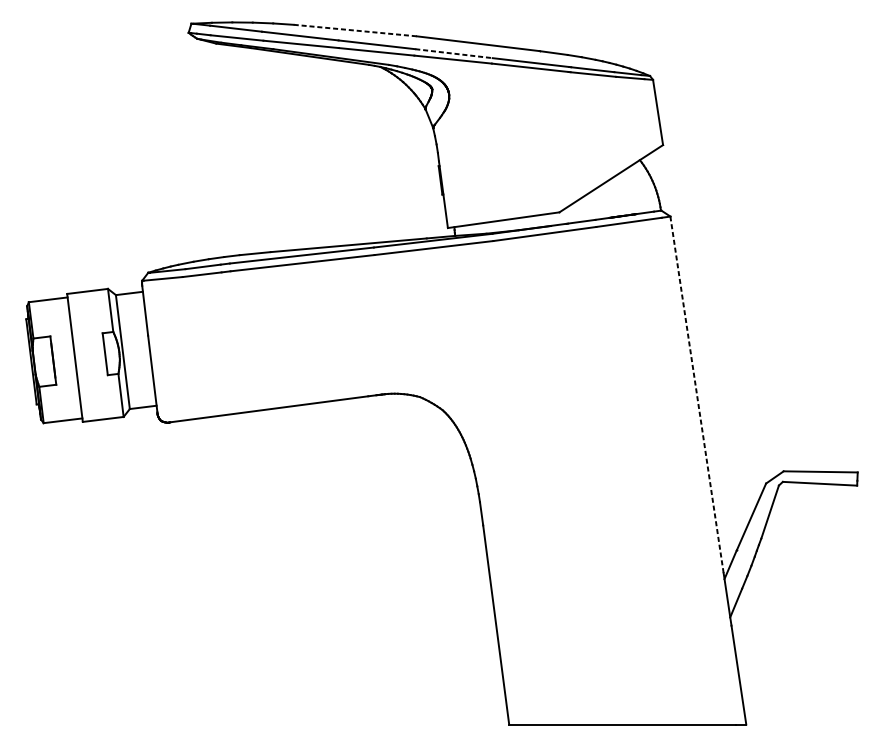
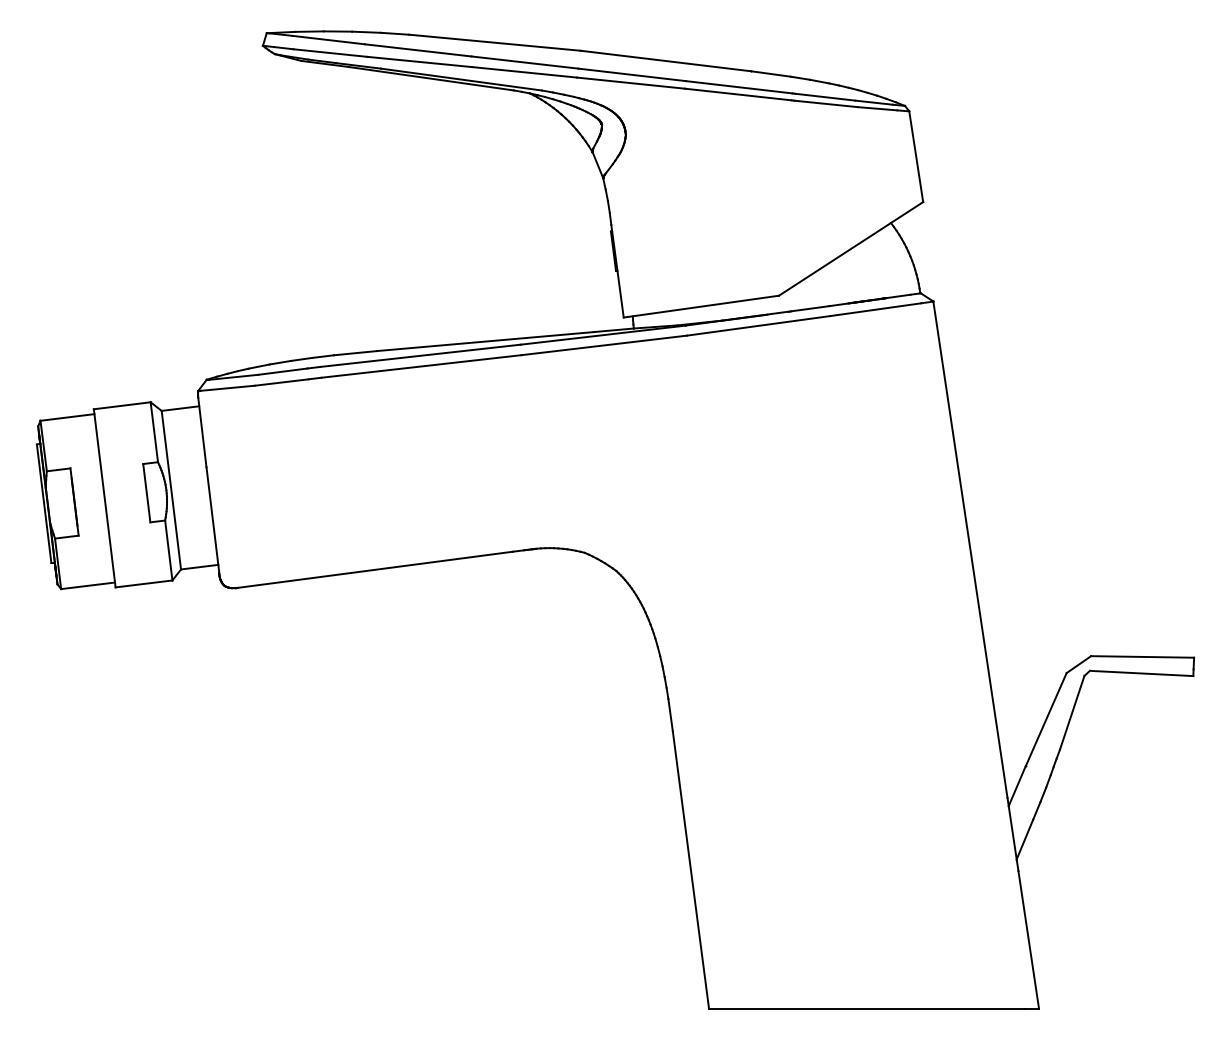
line: (355, 30) -> (495, 42), dashed -> solid
line: (454, 53) -> (632, 74), dashed -> solid
line: (697, 394) -> (970, 549), dashed -> solid

